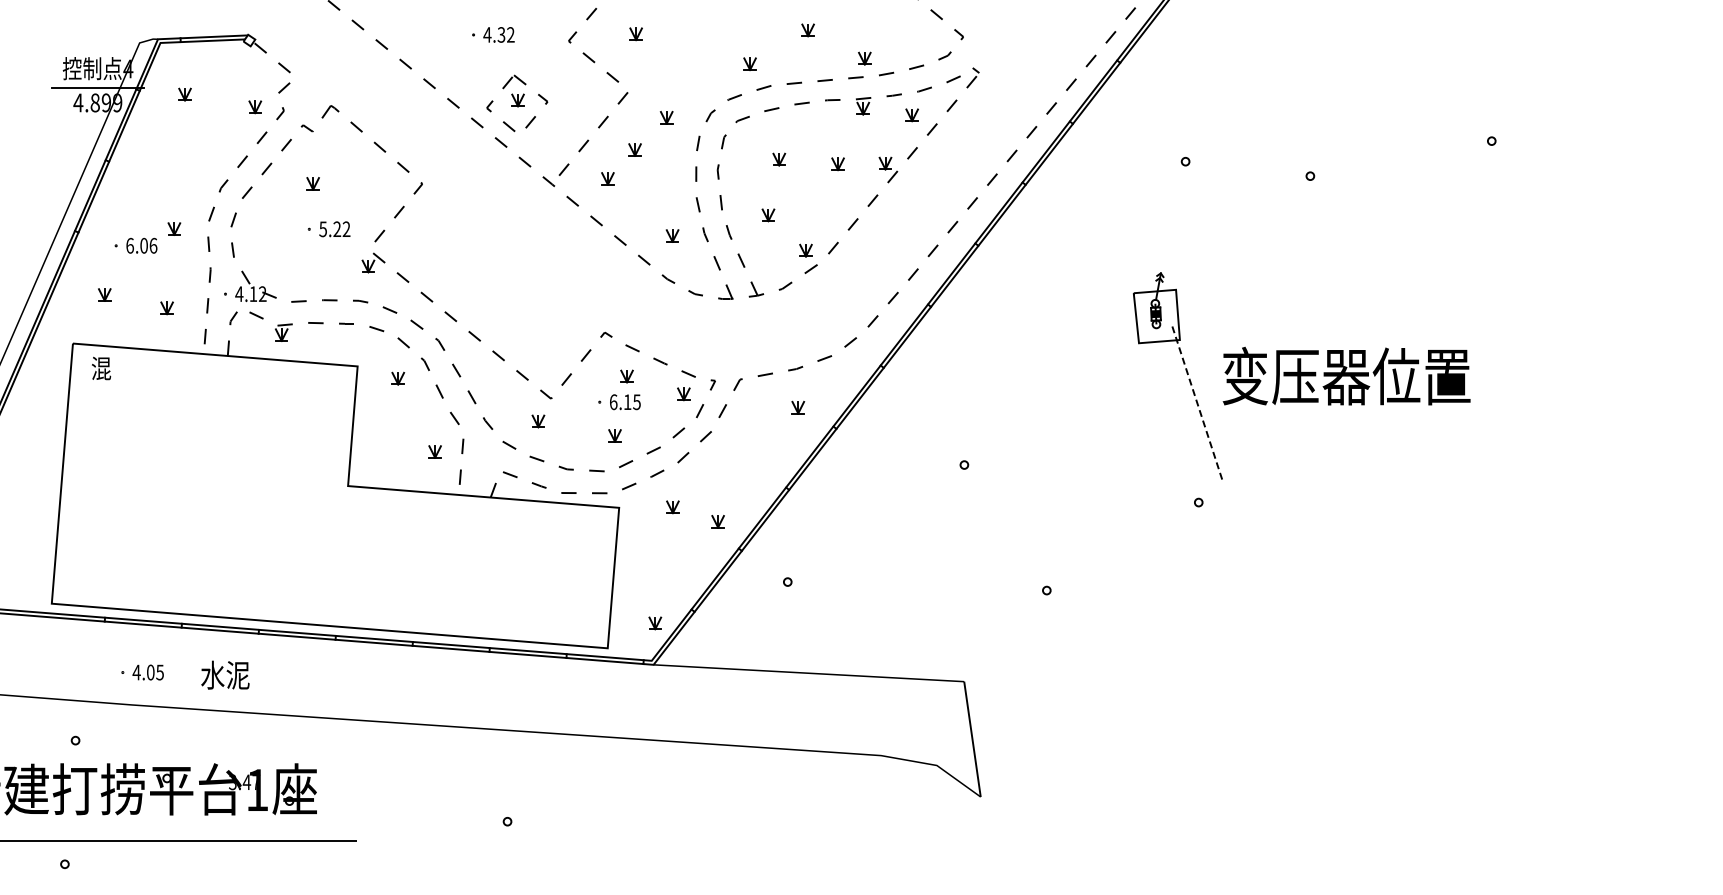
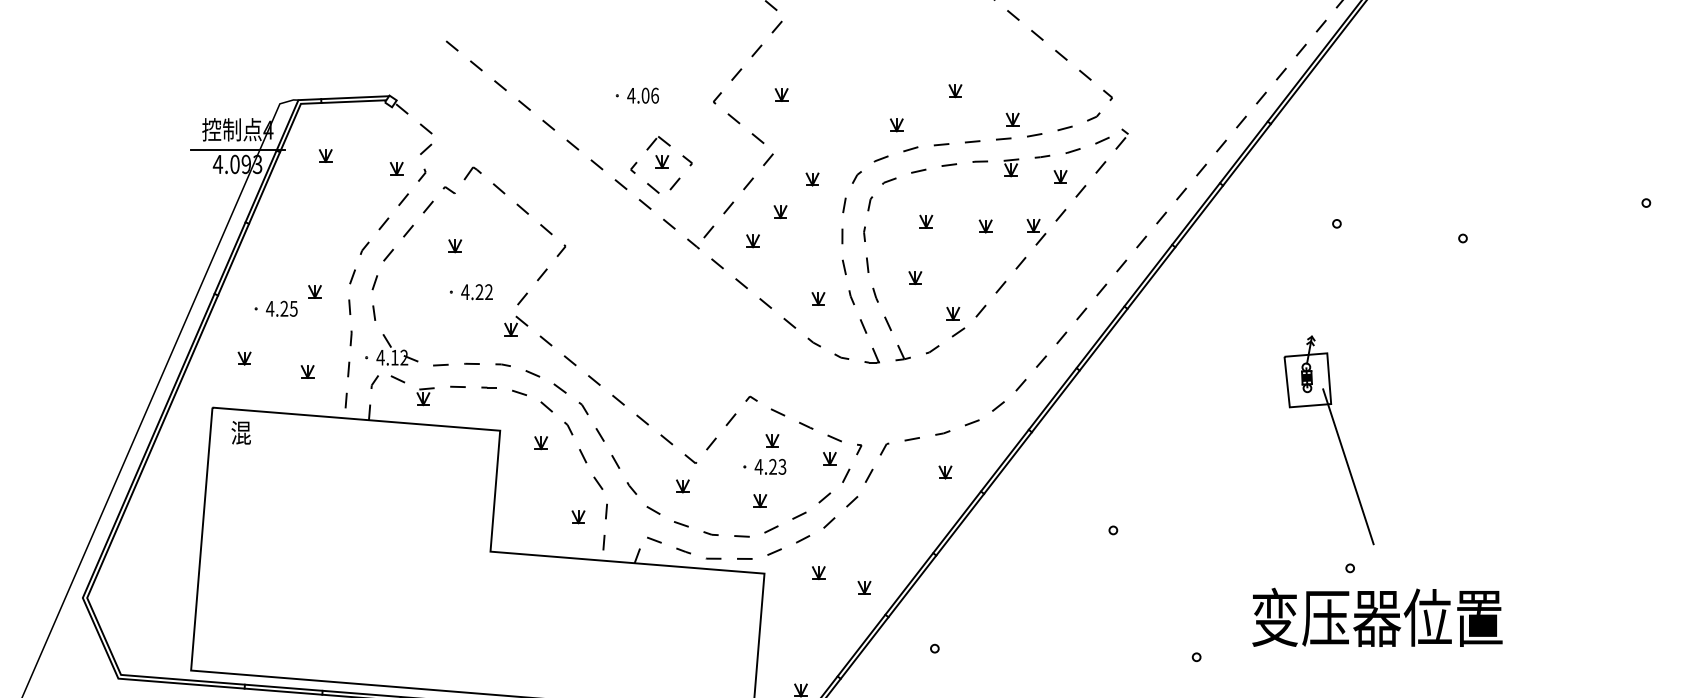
text: (505, 34) -> (649, 95), 4.32 -> 4.06
text: (106, 102) -> (246, 164), 4.899 -> 4.093
text: (323, 229) -> (465, 292), 5.22 -> 4.22
text: (141, 245) -> (281, 308), 6.06 -> 4.25
text: (1346, 375) -> (1377, 616), moved
text: (624, 402) -> (769, 467), 6.15 -> 4.23
line: (1196, 402) -> (1347, 467), dashed -> solid

